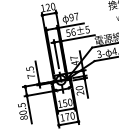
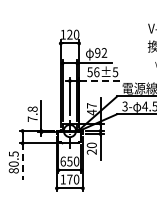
text: (76, 16) -> (104, 52), 97 -> 92
line: (78, 38) -> (101, 81), solid -> dashed
text: (29, 68) -> (32, 108), 7.5 -> 7.8
text: (59, 104) -> (62, 161), 150 -> 650
line: (29, 110) -> (22, 162), solid -> dashed

